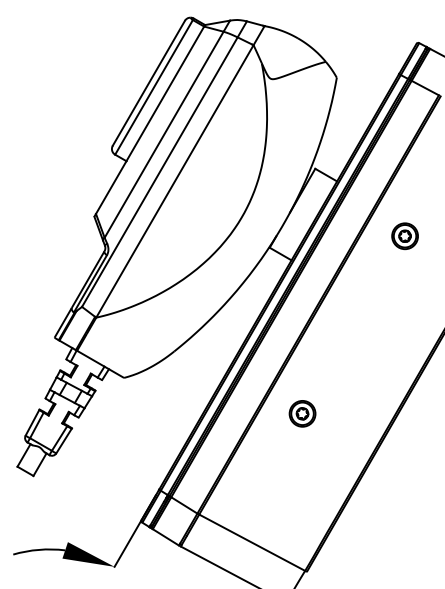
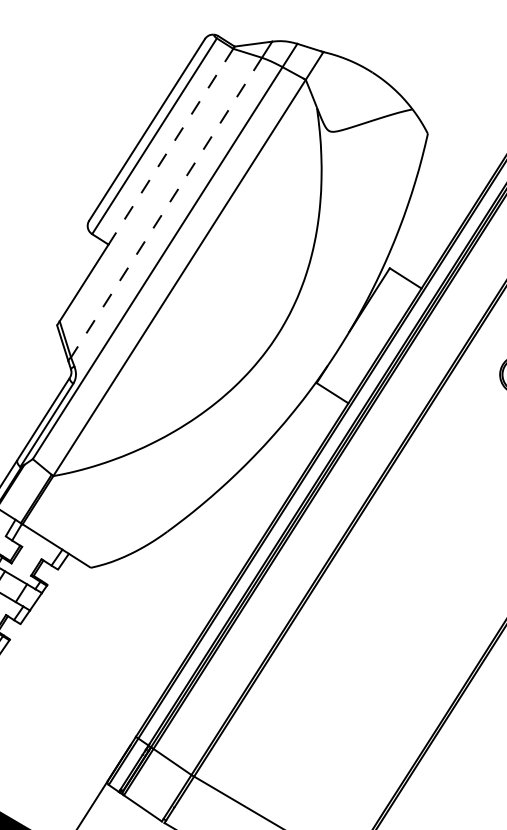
line: (165, 93) -> (171, 146), solid -> dashed
line: (164, 134) -> (167, 207), solid -> dashed
part: (302, 413) -> (354, 632), removed

